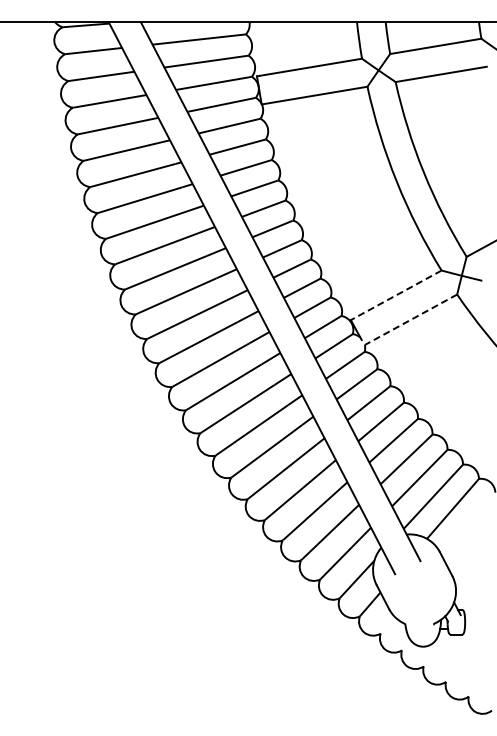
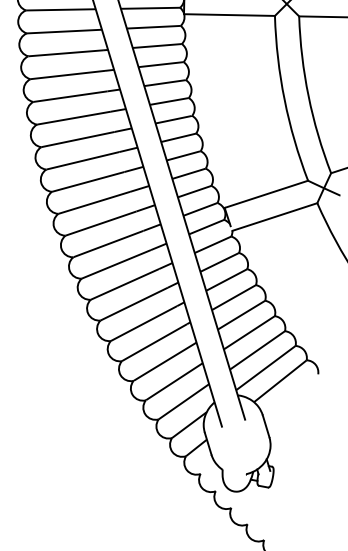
line: (396, 295) -> (266, 194), dashed -> solid
line: (411, 319) -> (275, 216), dashed -> solid

